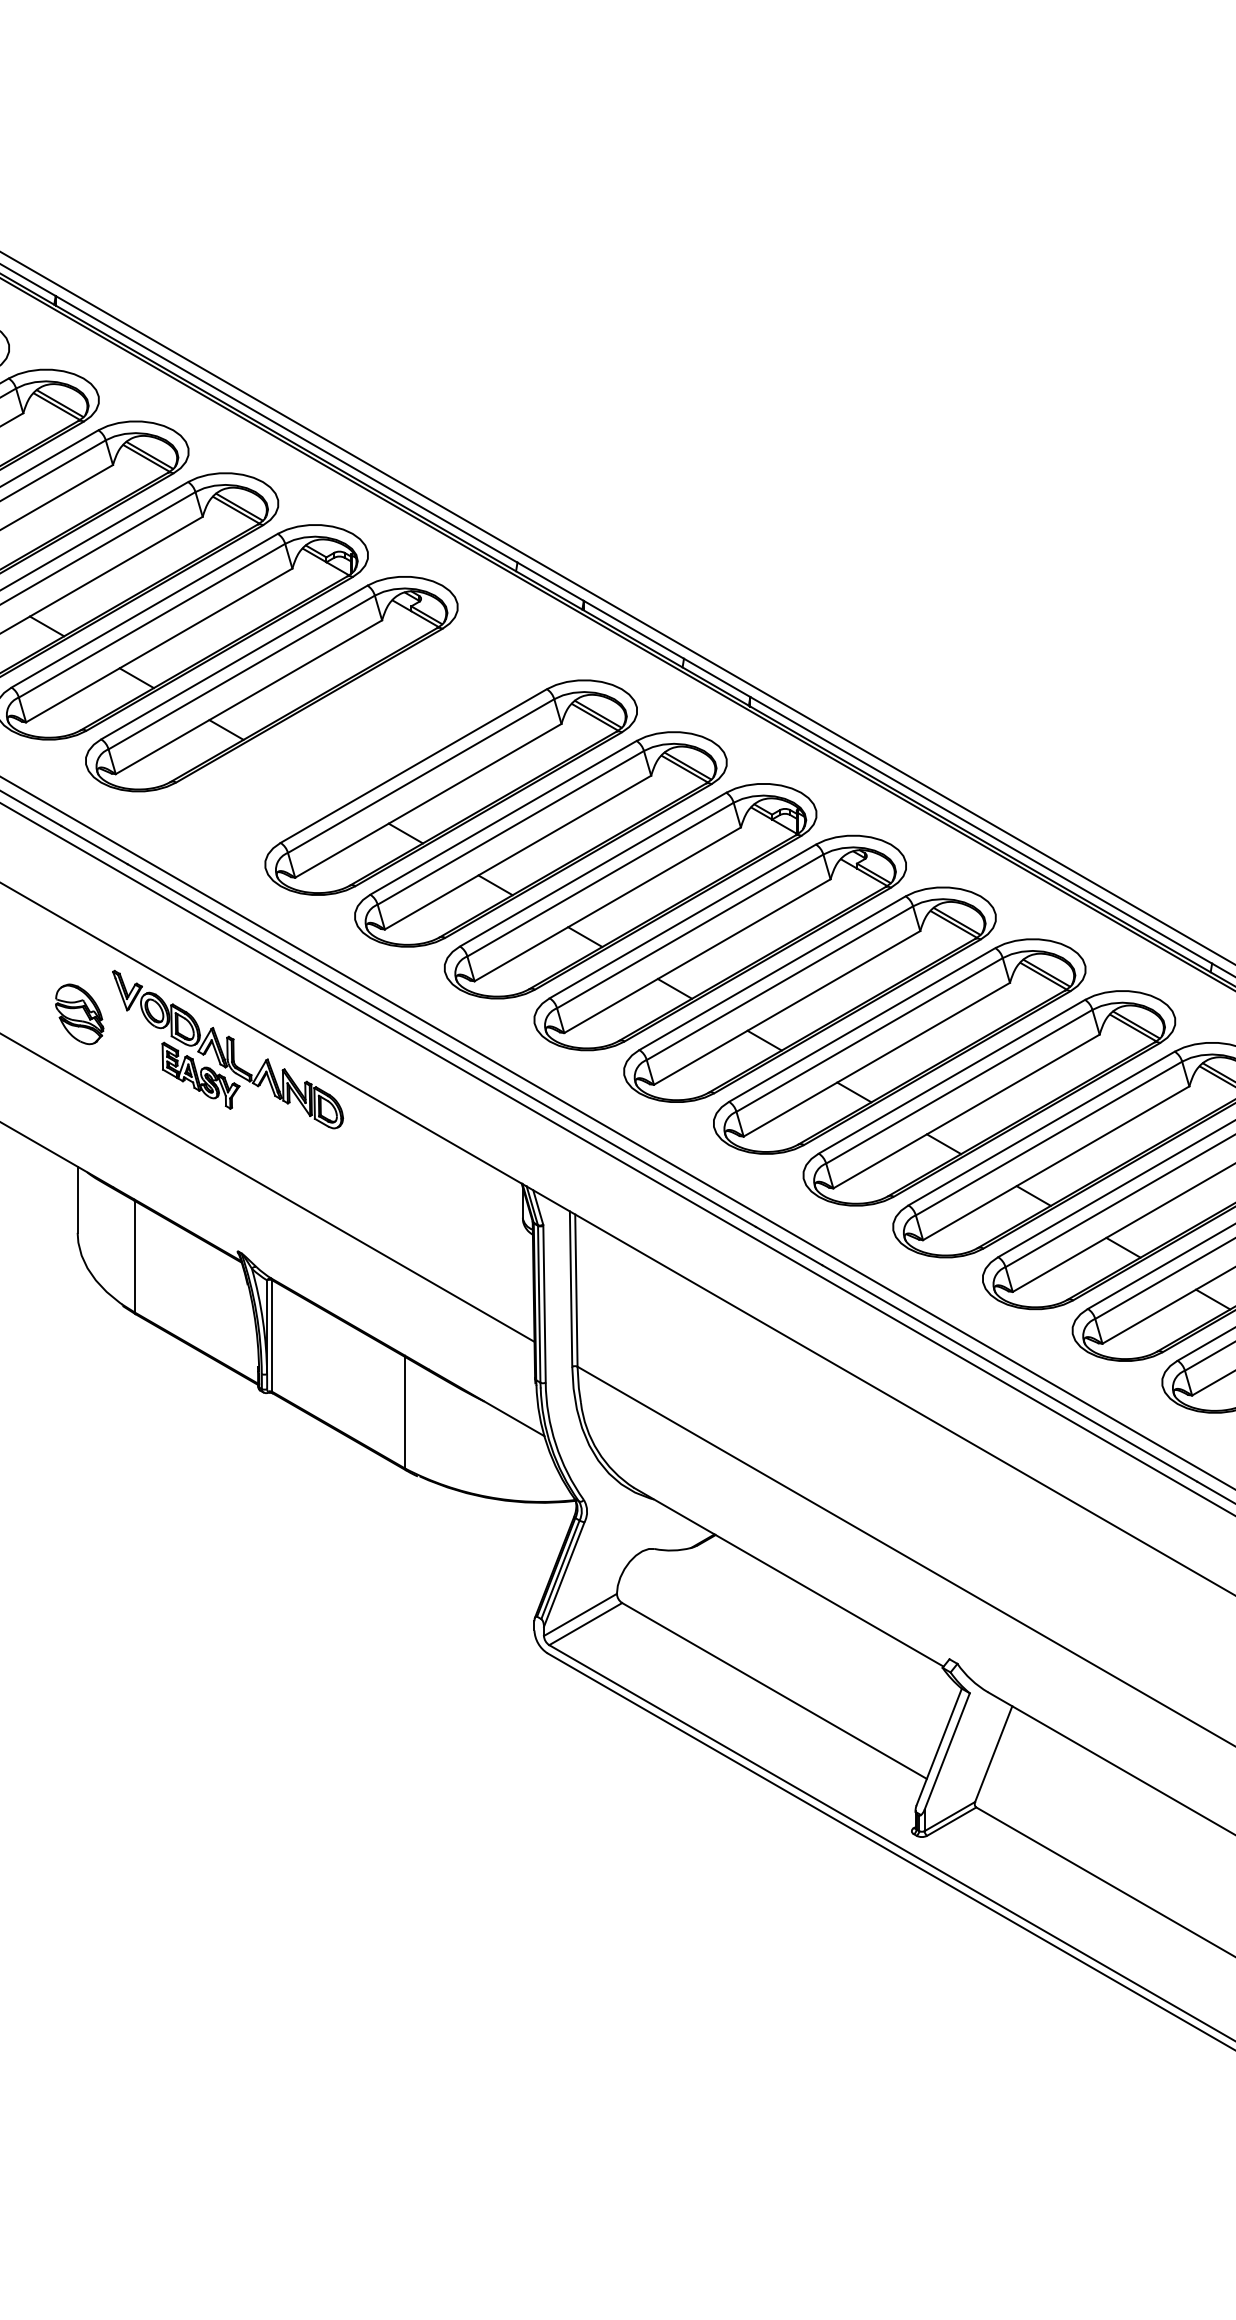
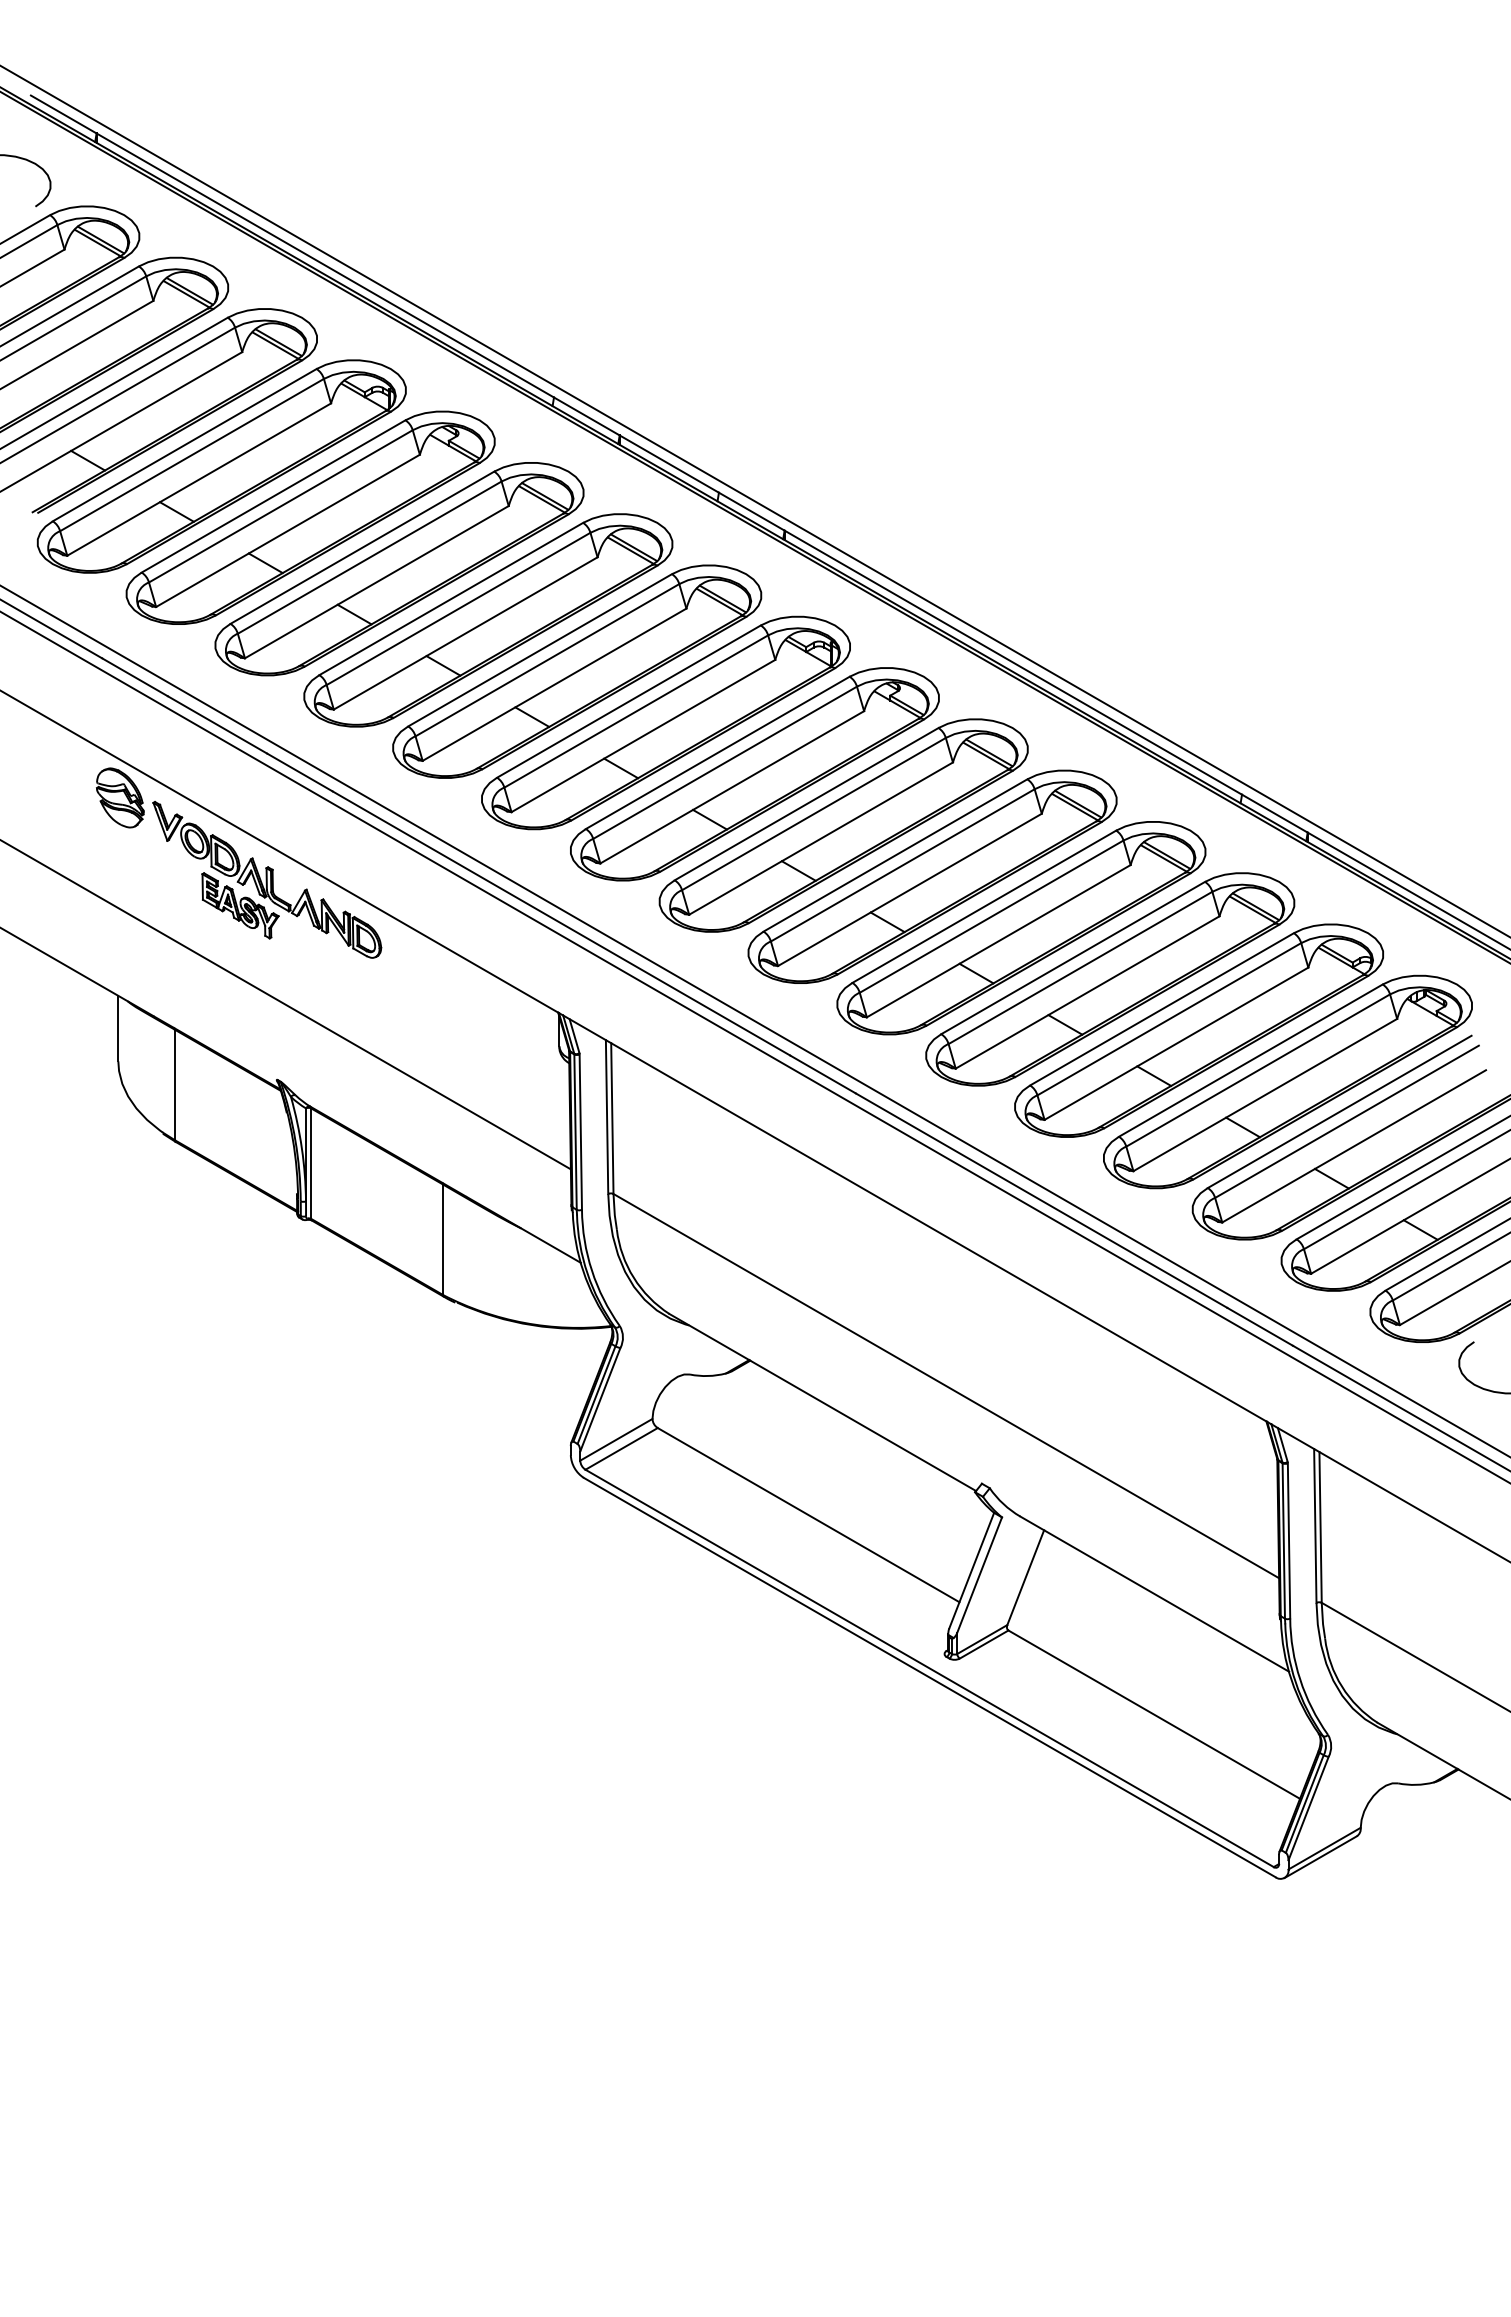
part: (361, 736) -> (399, 569), added
part: (79, 1013) -> (120, 797), moved

